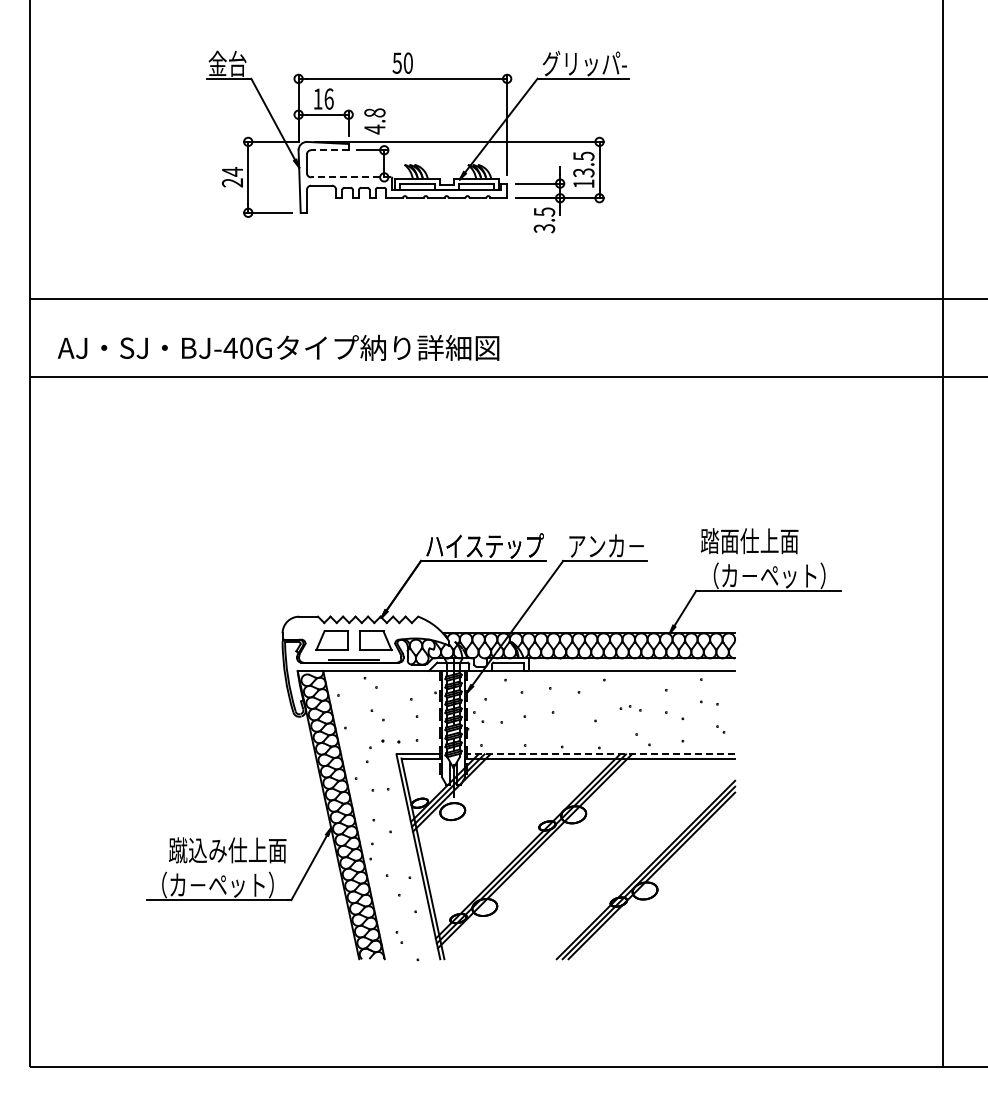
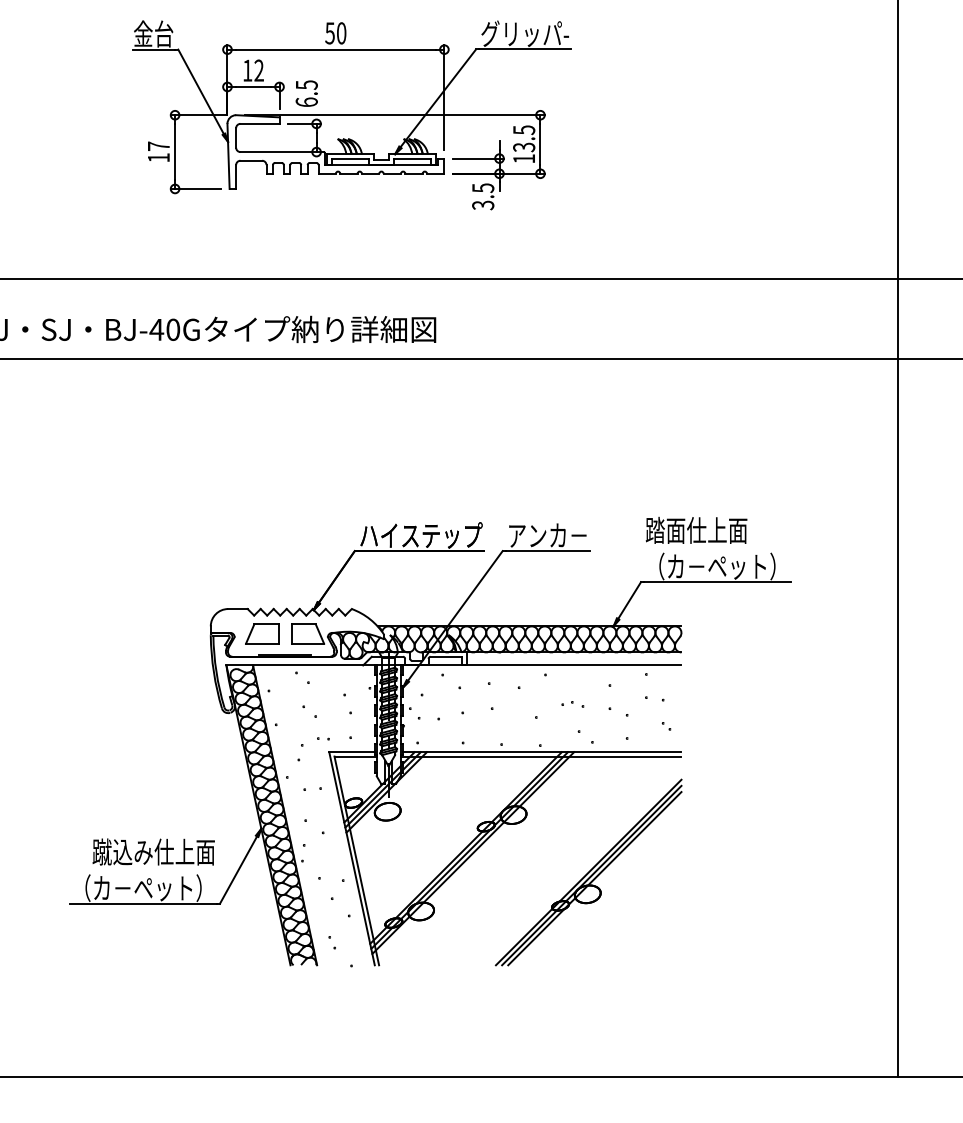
text: (328, 98) -> (258, 70), 16 -> 12
text: (374, 121) -> (306, 93), 4.8 -> 6.5
line: (329, 150) -> (259, 124), dashed -> solid
text: (231, 177) -> (157, 152), 24 -> 17
line: (350, 177) -> (281, 152), dashed -> solid
part: (390, 741) -> (323, 738), size x0.62
line: (601, 754) -> (542, 752), dashed -> solid

